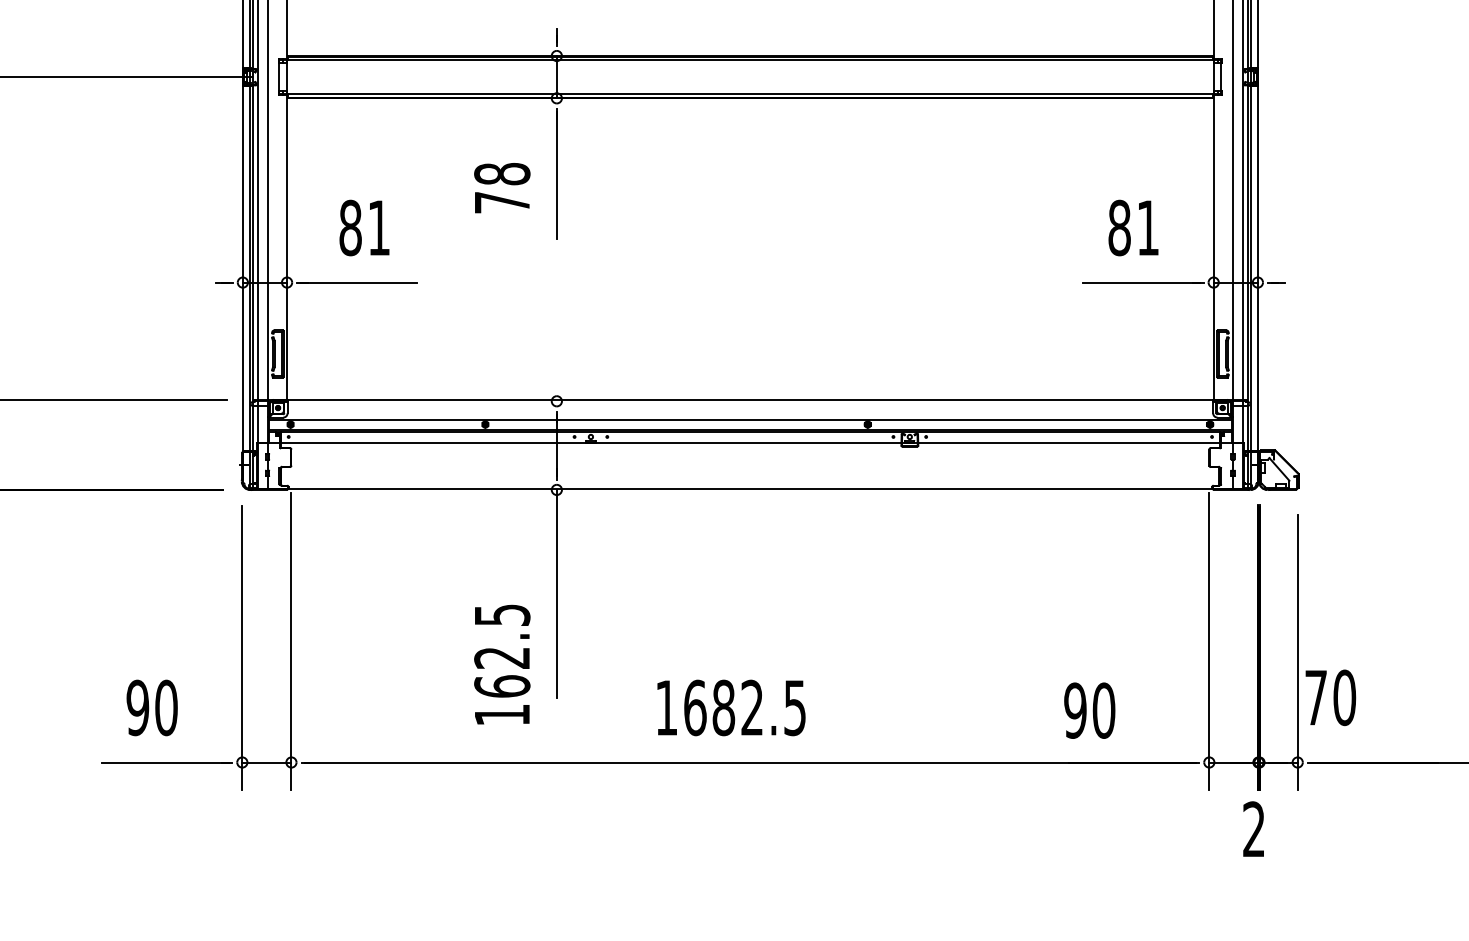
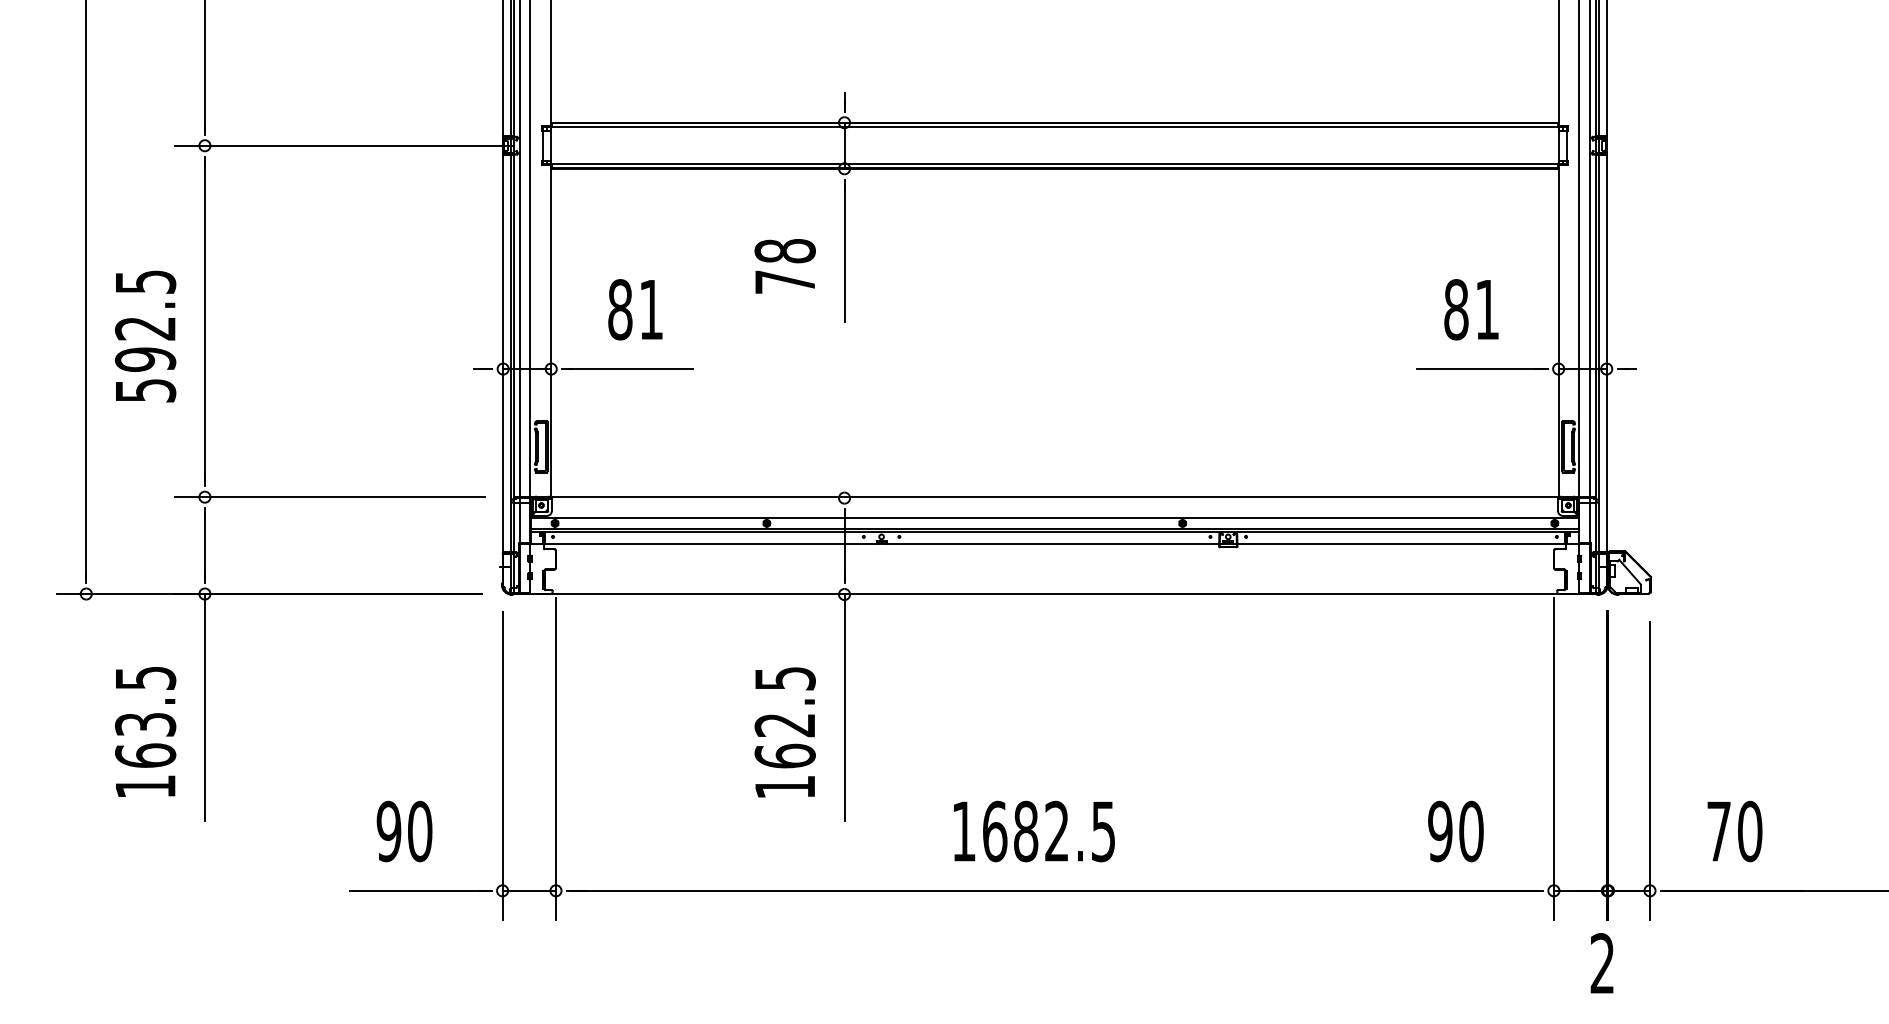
text: (501, 664) -> (784, 732), moved
text: (1330, 697) -> (1734, 831), moved
text: (1089, 710) -> (1455, 831), moved

